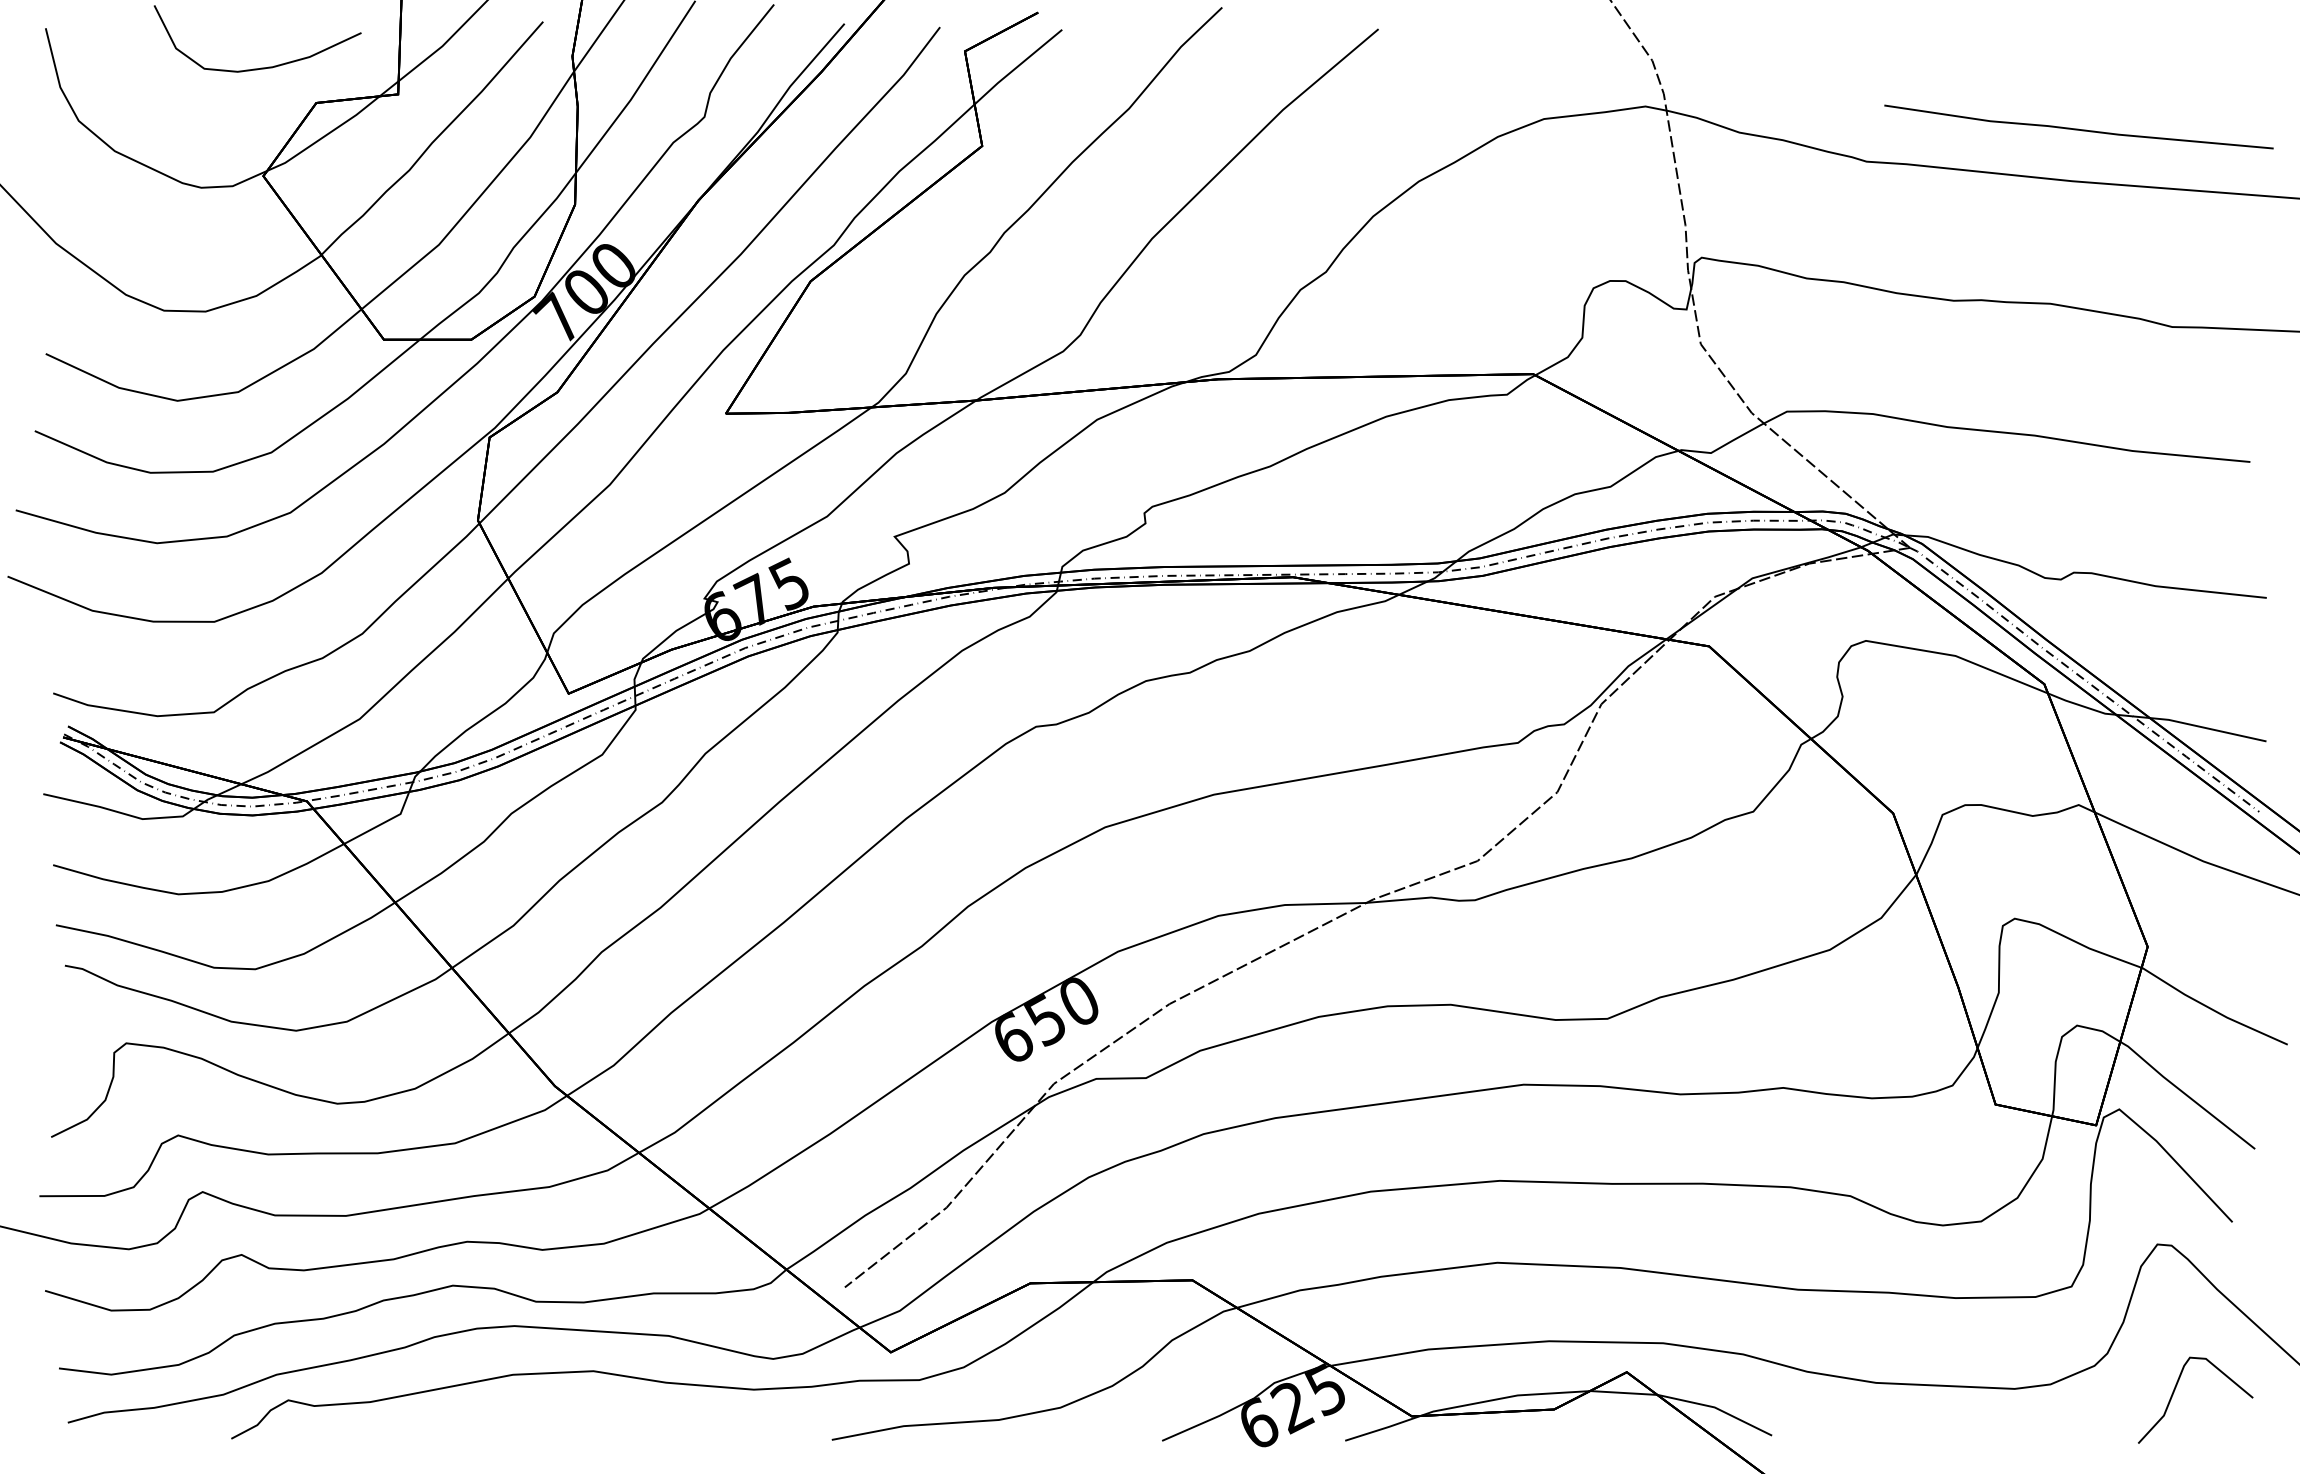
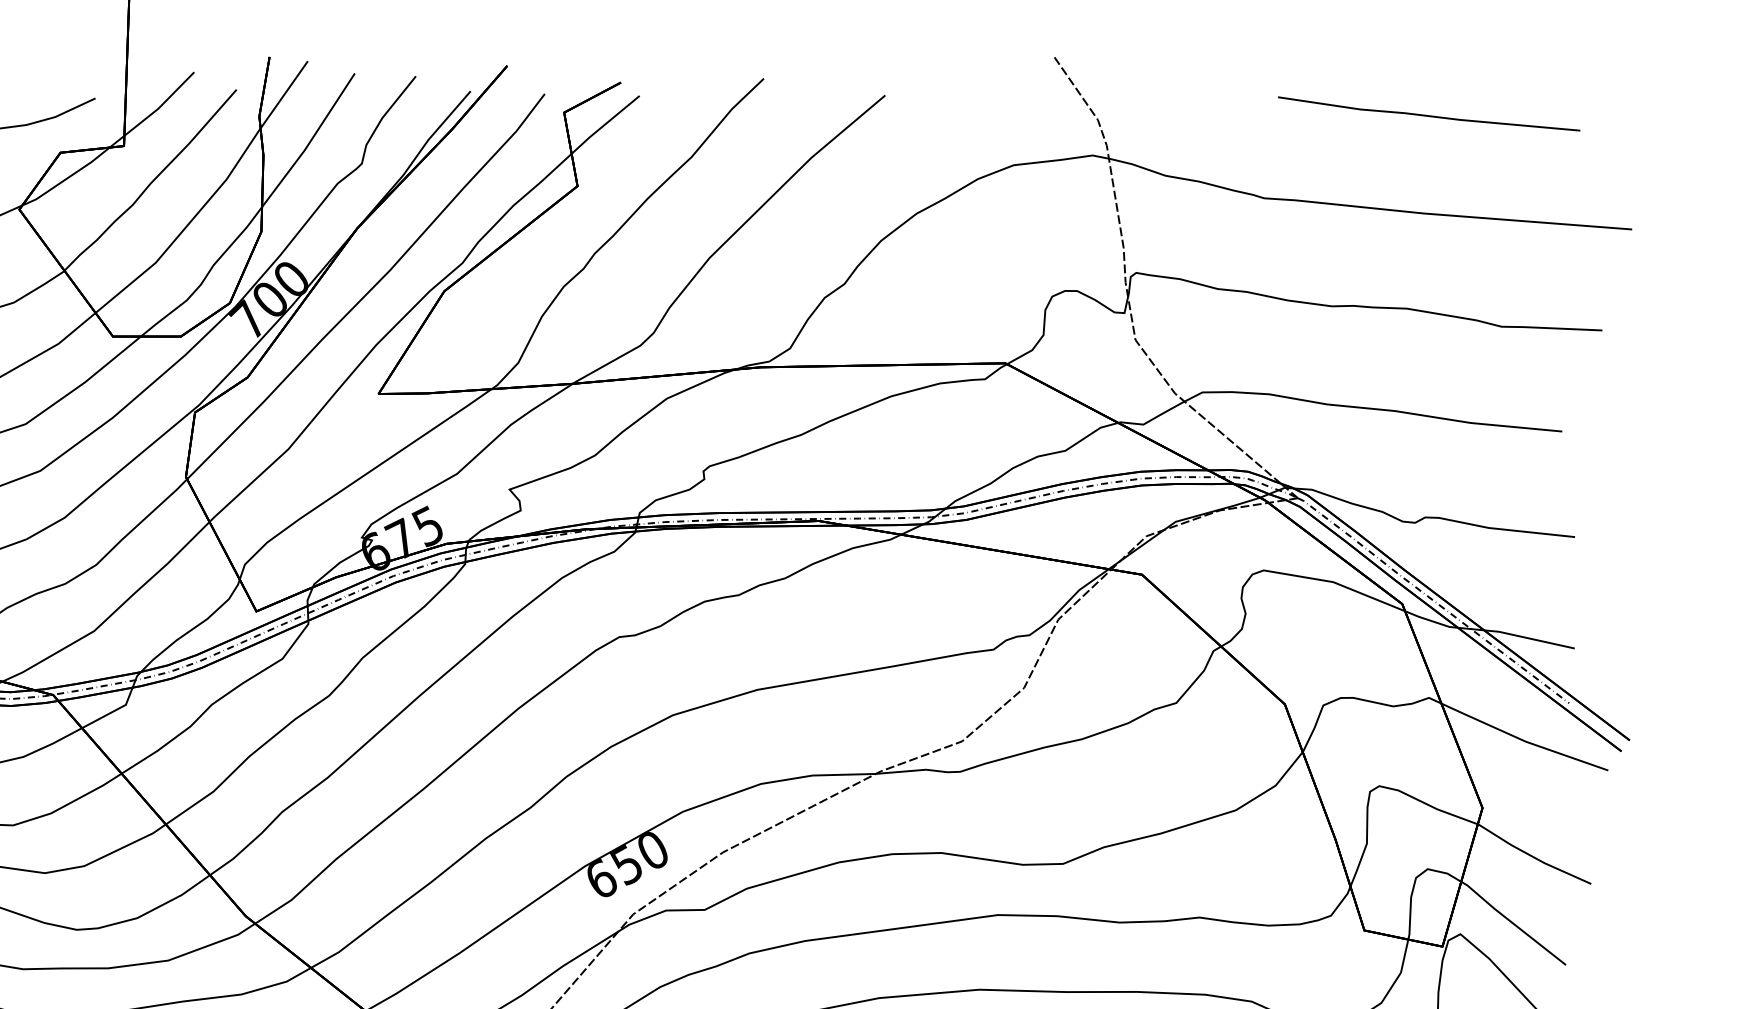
line: (2078, 128) -> (1428, 115), moved

